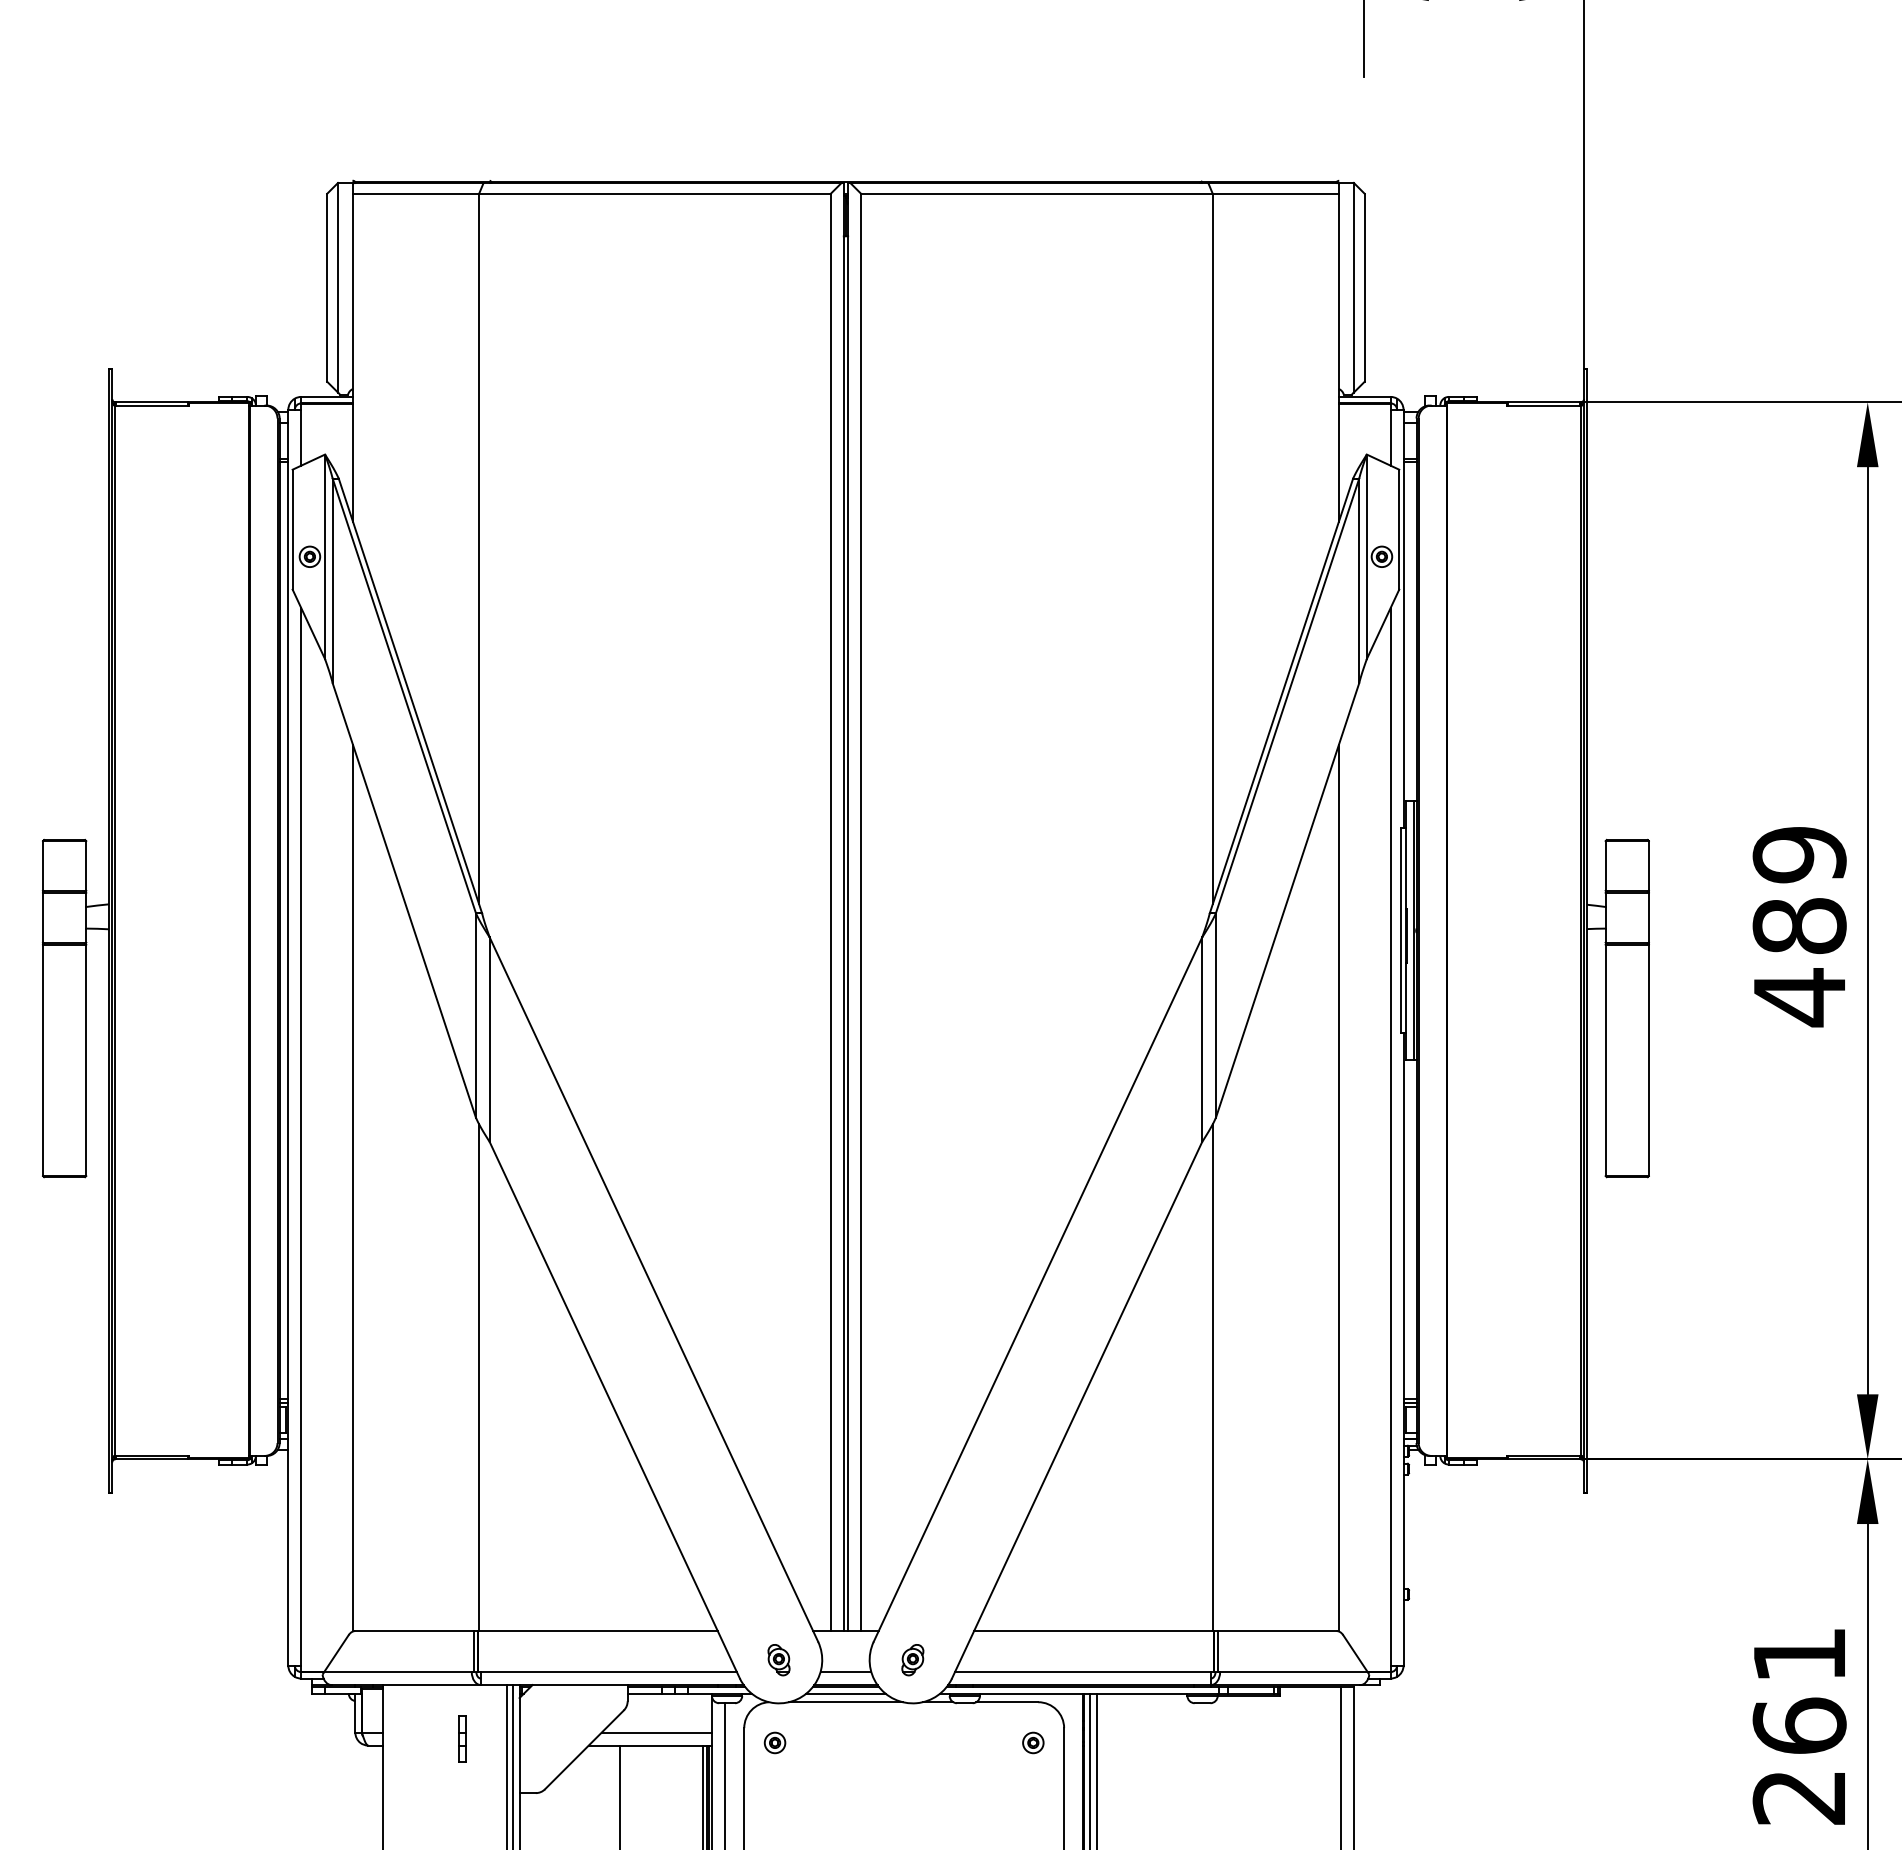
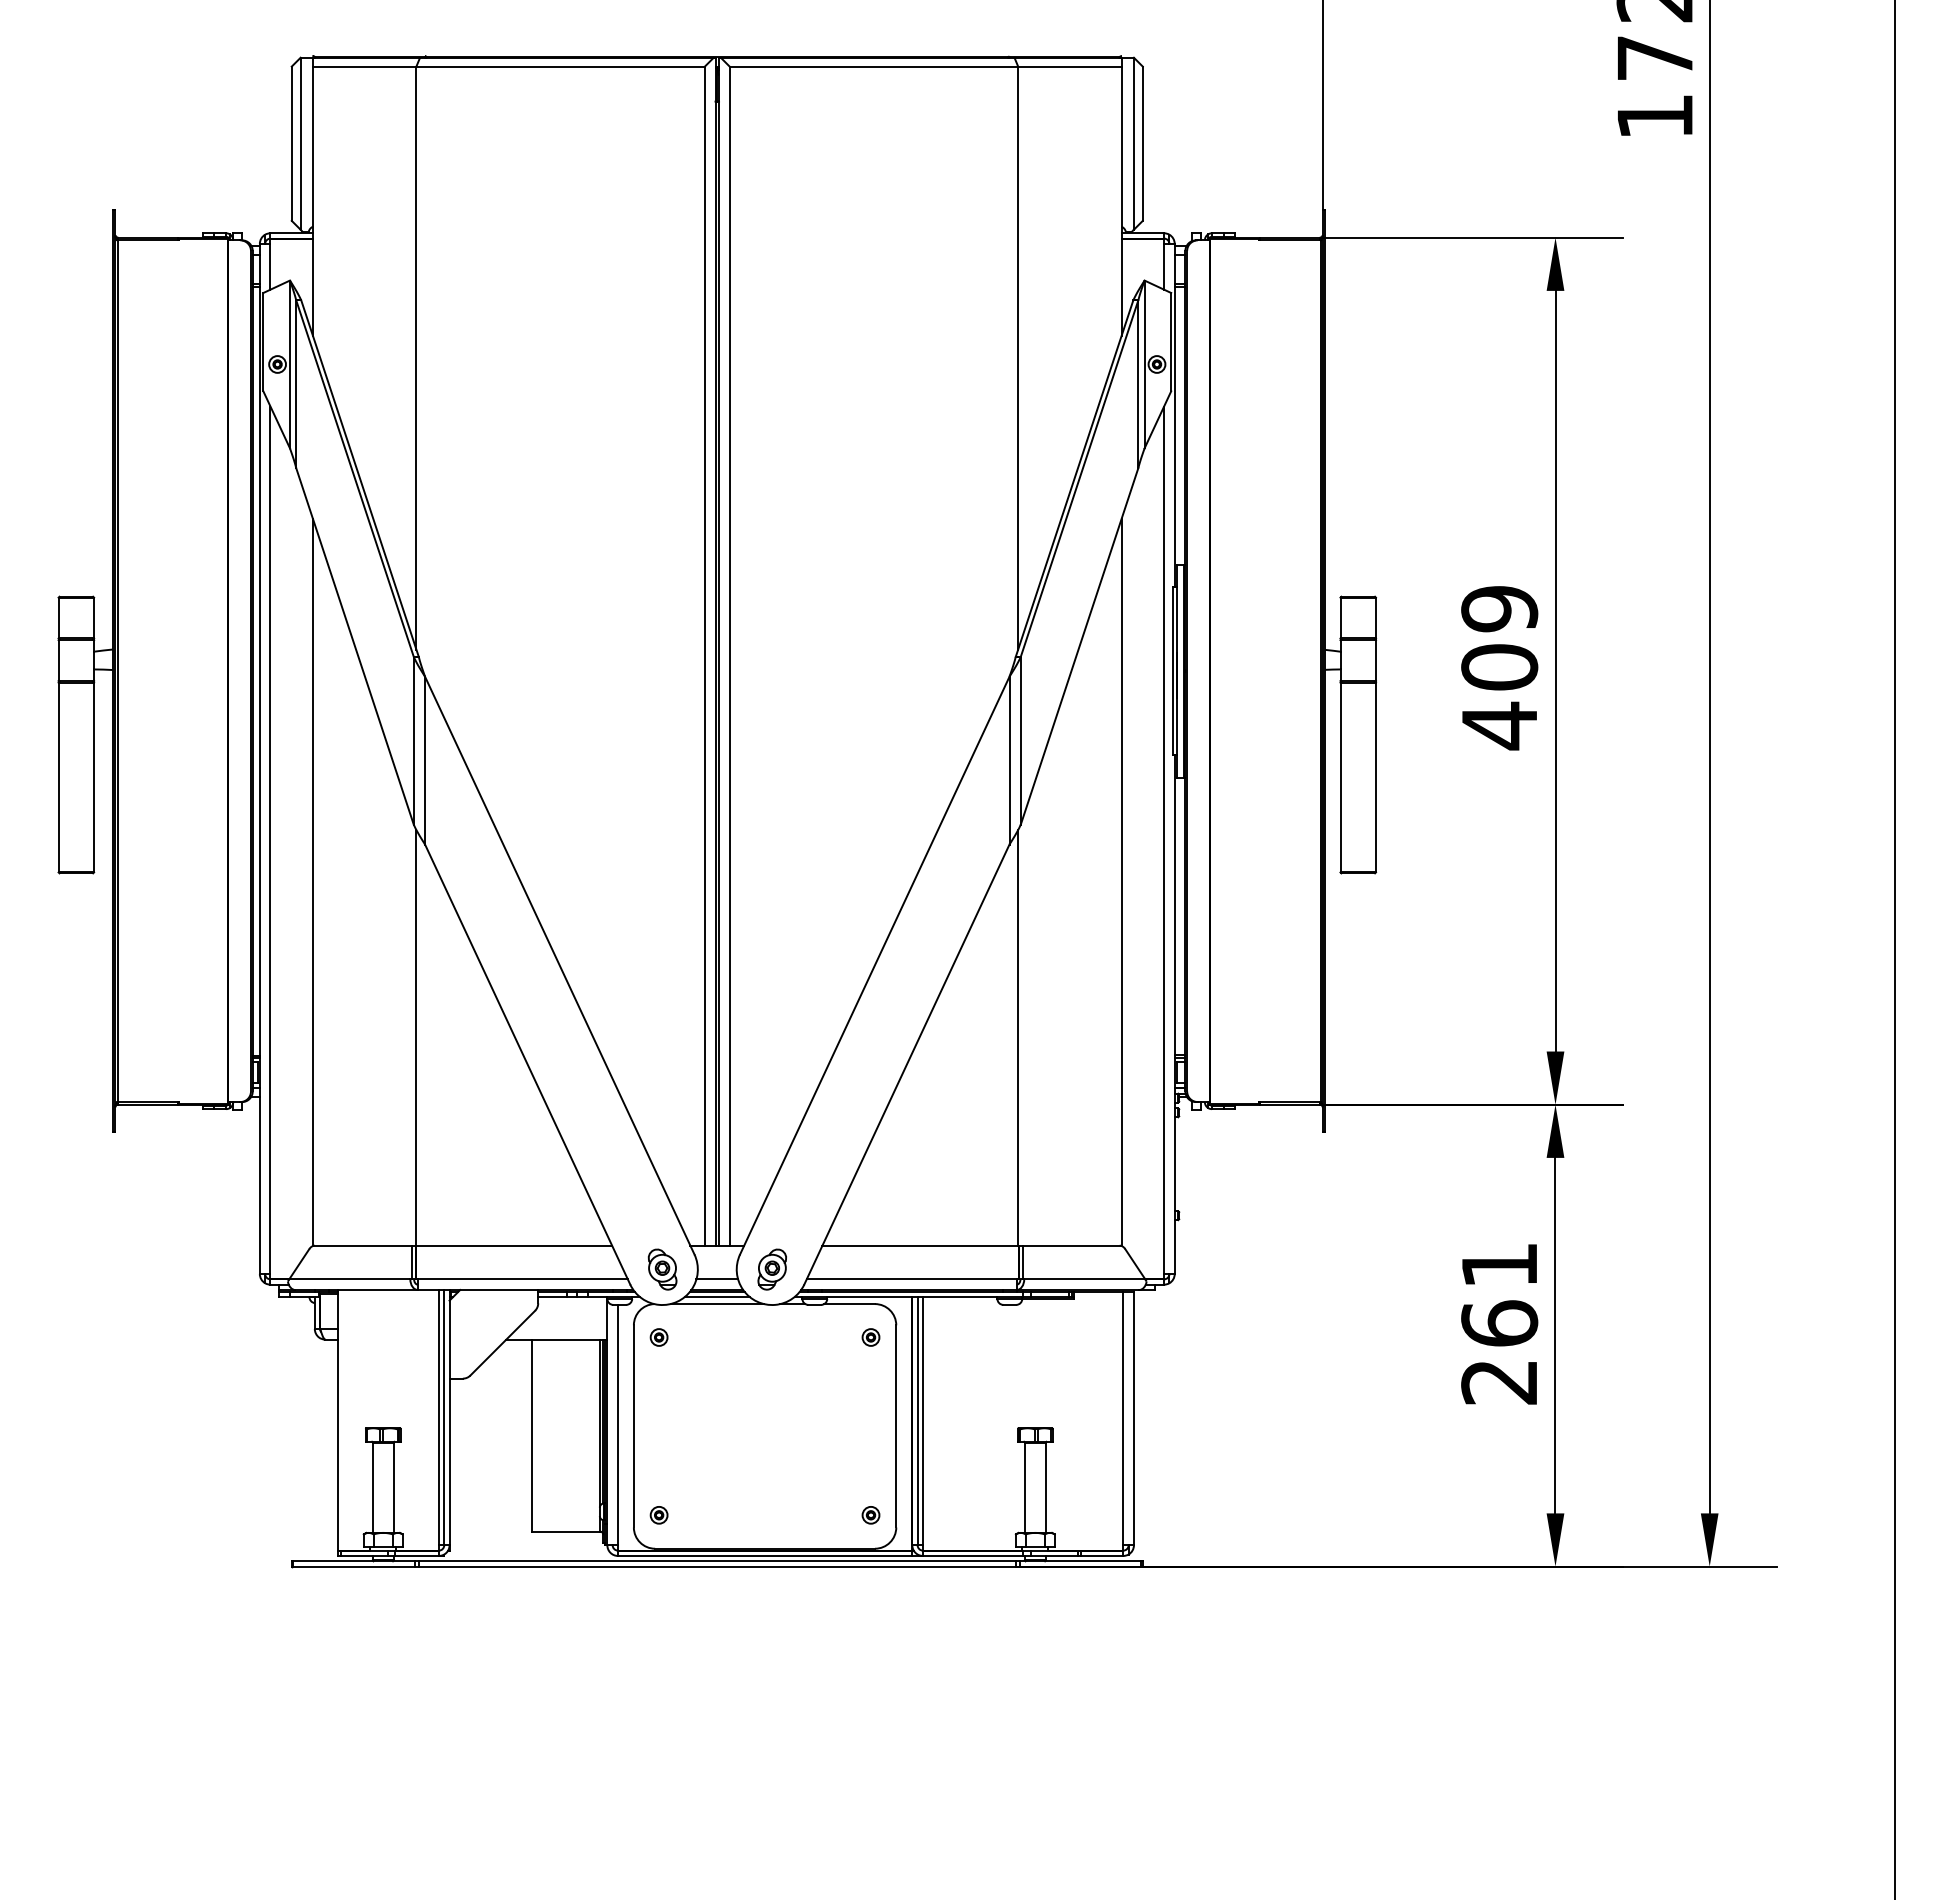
text: (1799, 926) -> (1499, 667), 489 -> 409
part: (777, 1660) -> (661, 1269), size x1.6
part: (912, 1660) -> (771, 1269), size x1.6
line: (656, 1733) -> (561, 1329), removed
part: (462, 1739) -> (402, 1334), removed

